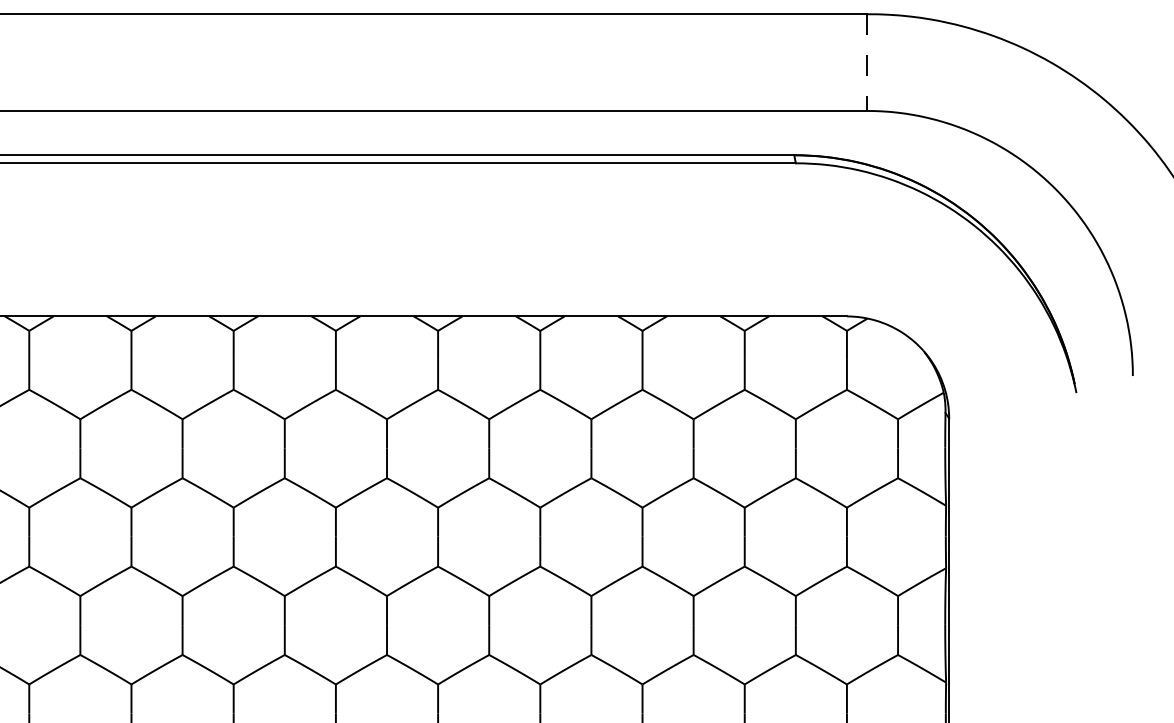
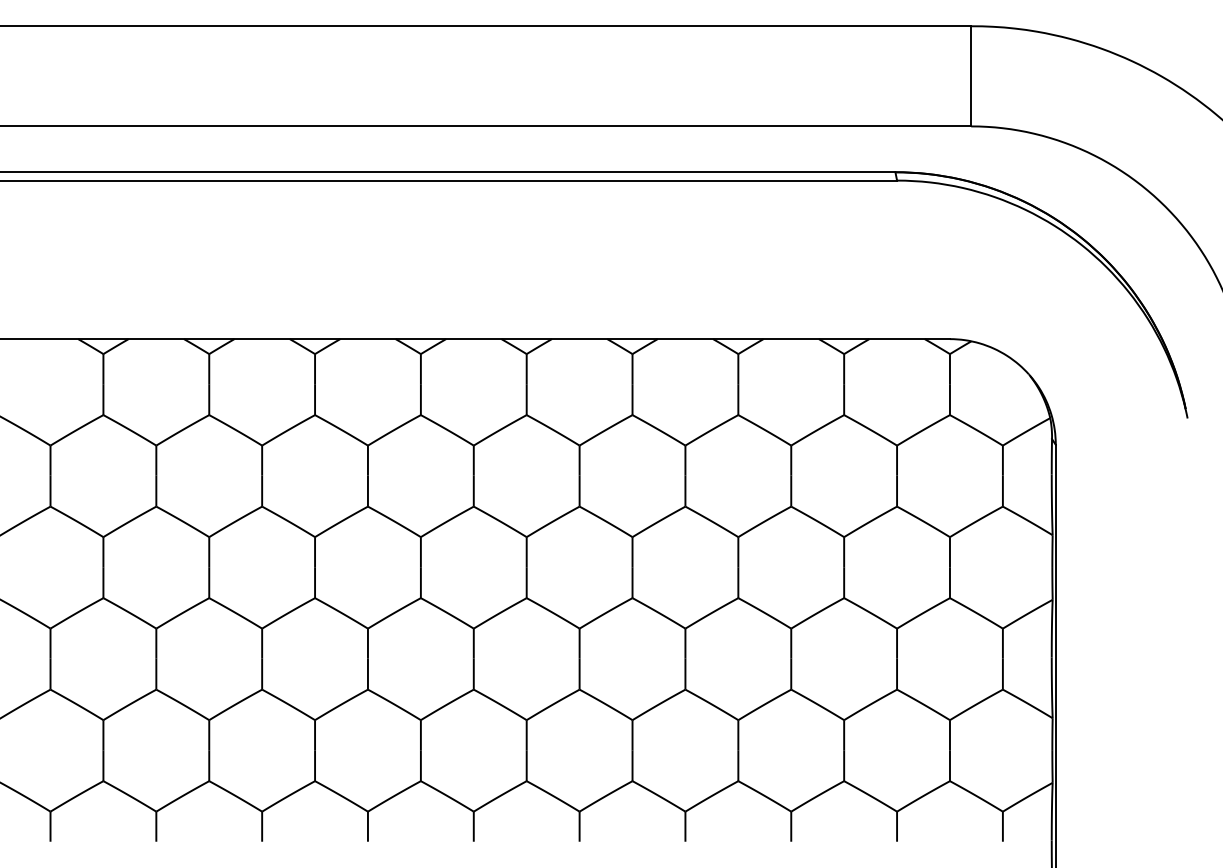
line: (867, 62) -> (971, 76), dashed -> solid

